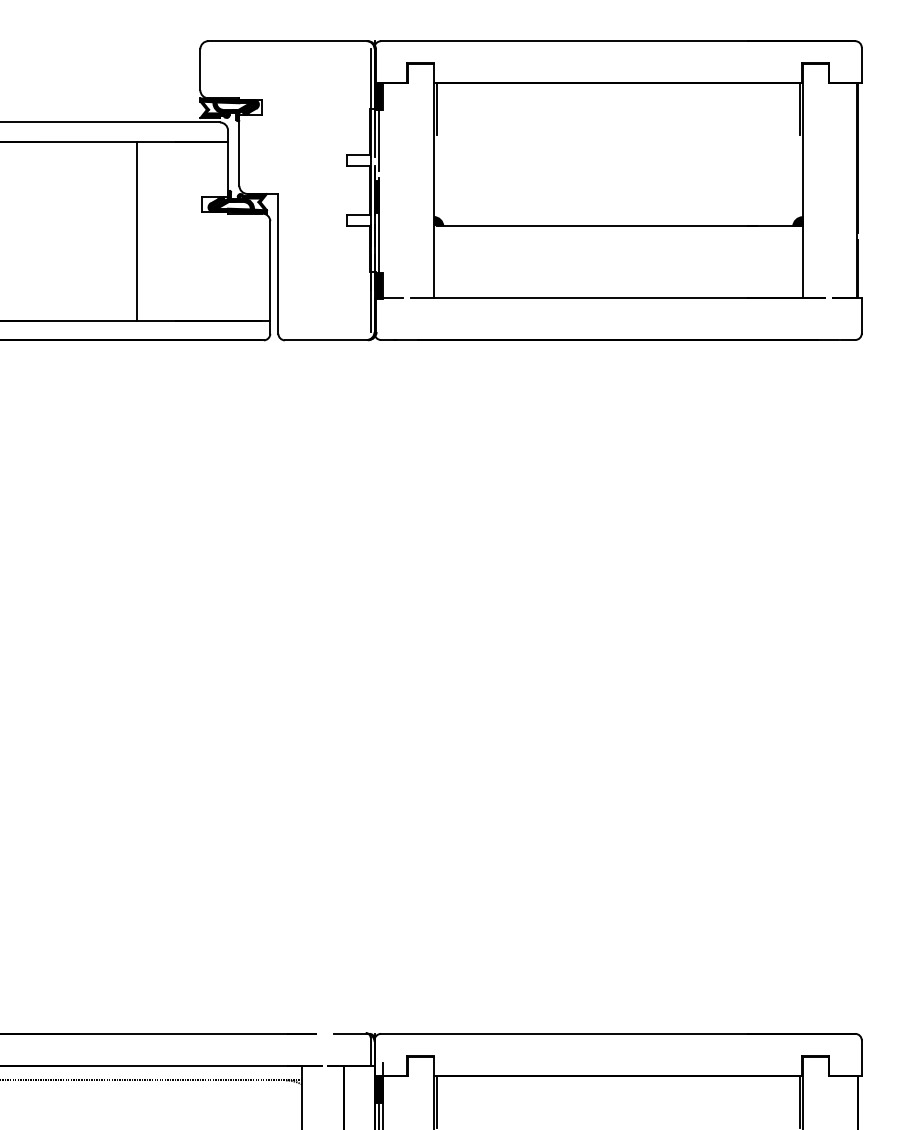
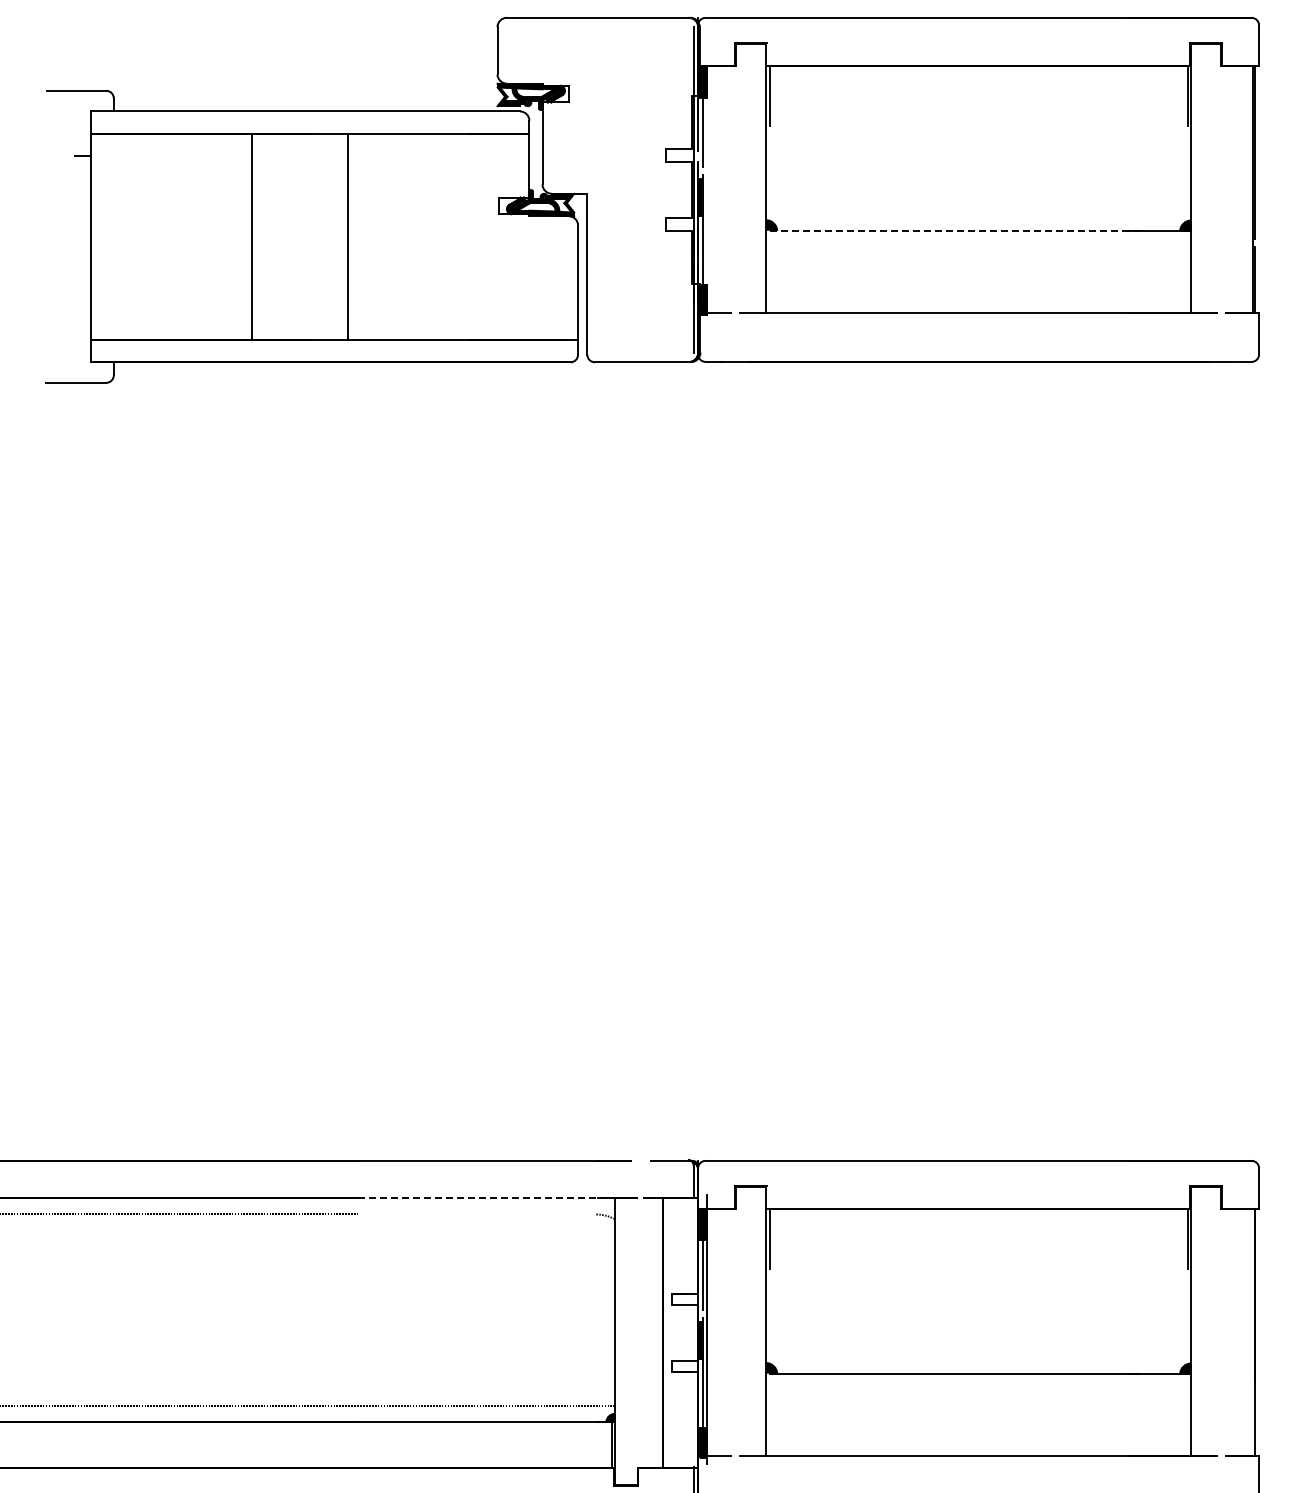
line: (597, 226) -> (954, 231), solid -> dashed
line: (136, 231) -> (347, 236), moved
line: (190, 1065) -> (486, 1197), solid -> dashed
line: (189, 1079) -> (485, 1213), removed

